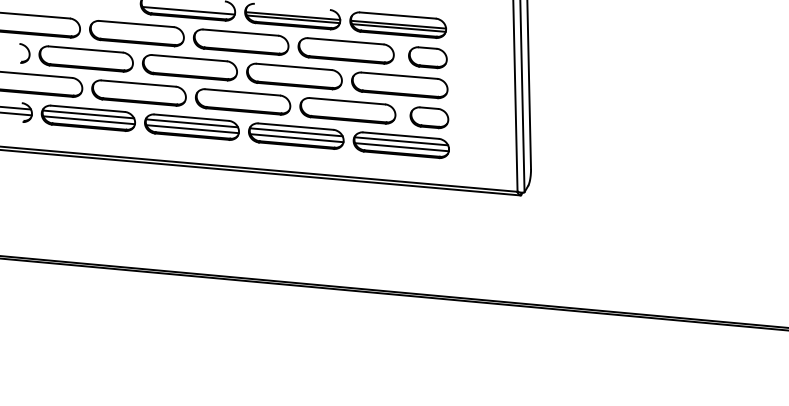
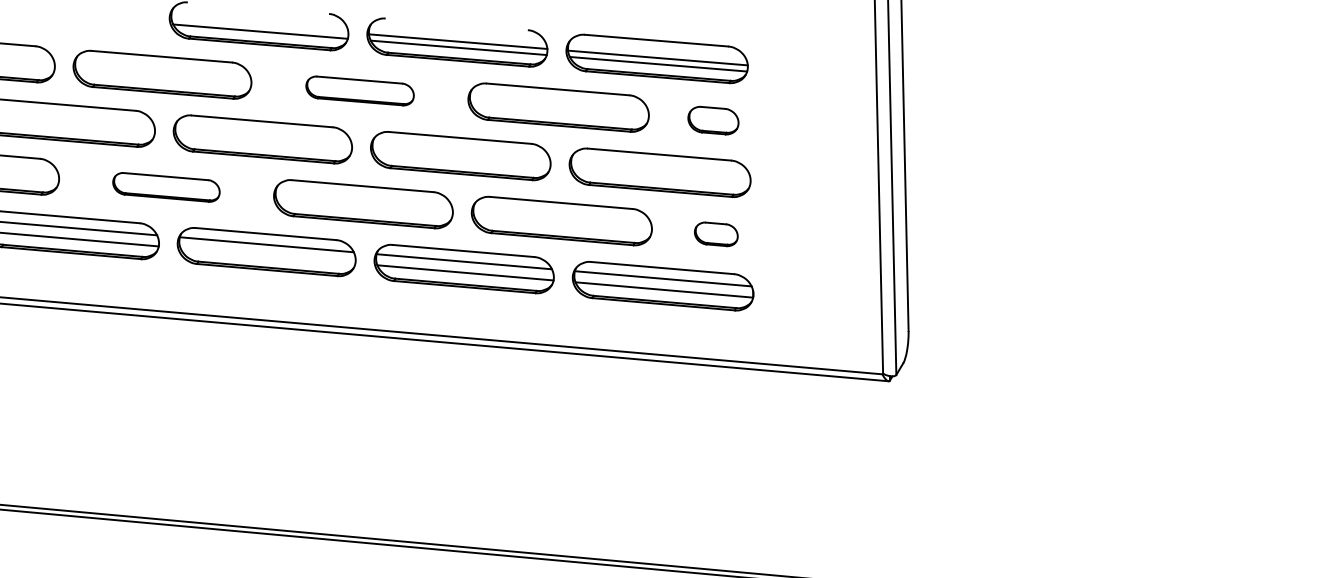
part: (241, 41) -> (360, 89), size x0.6
part: (427, 57) -> (712, 120), size x0.7
part: (138, 92) -> (165, 186), size x0.6
part: (429, 117) -> (716, 233), size x0.6
line: (192, 129) -> (267, 256), removed

